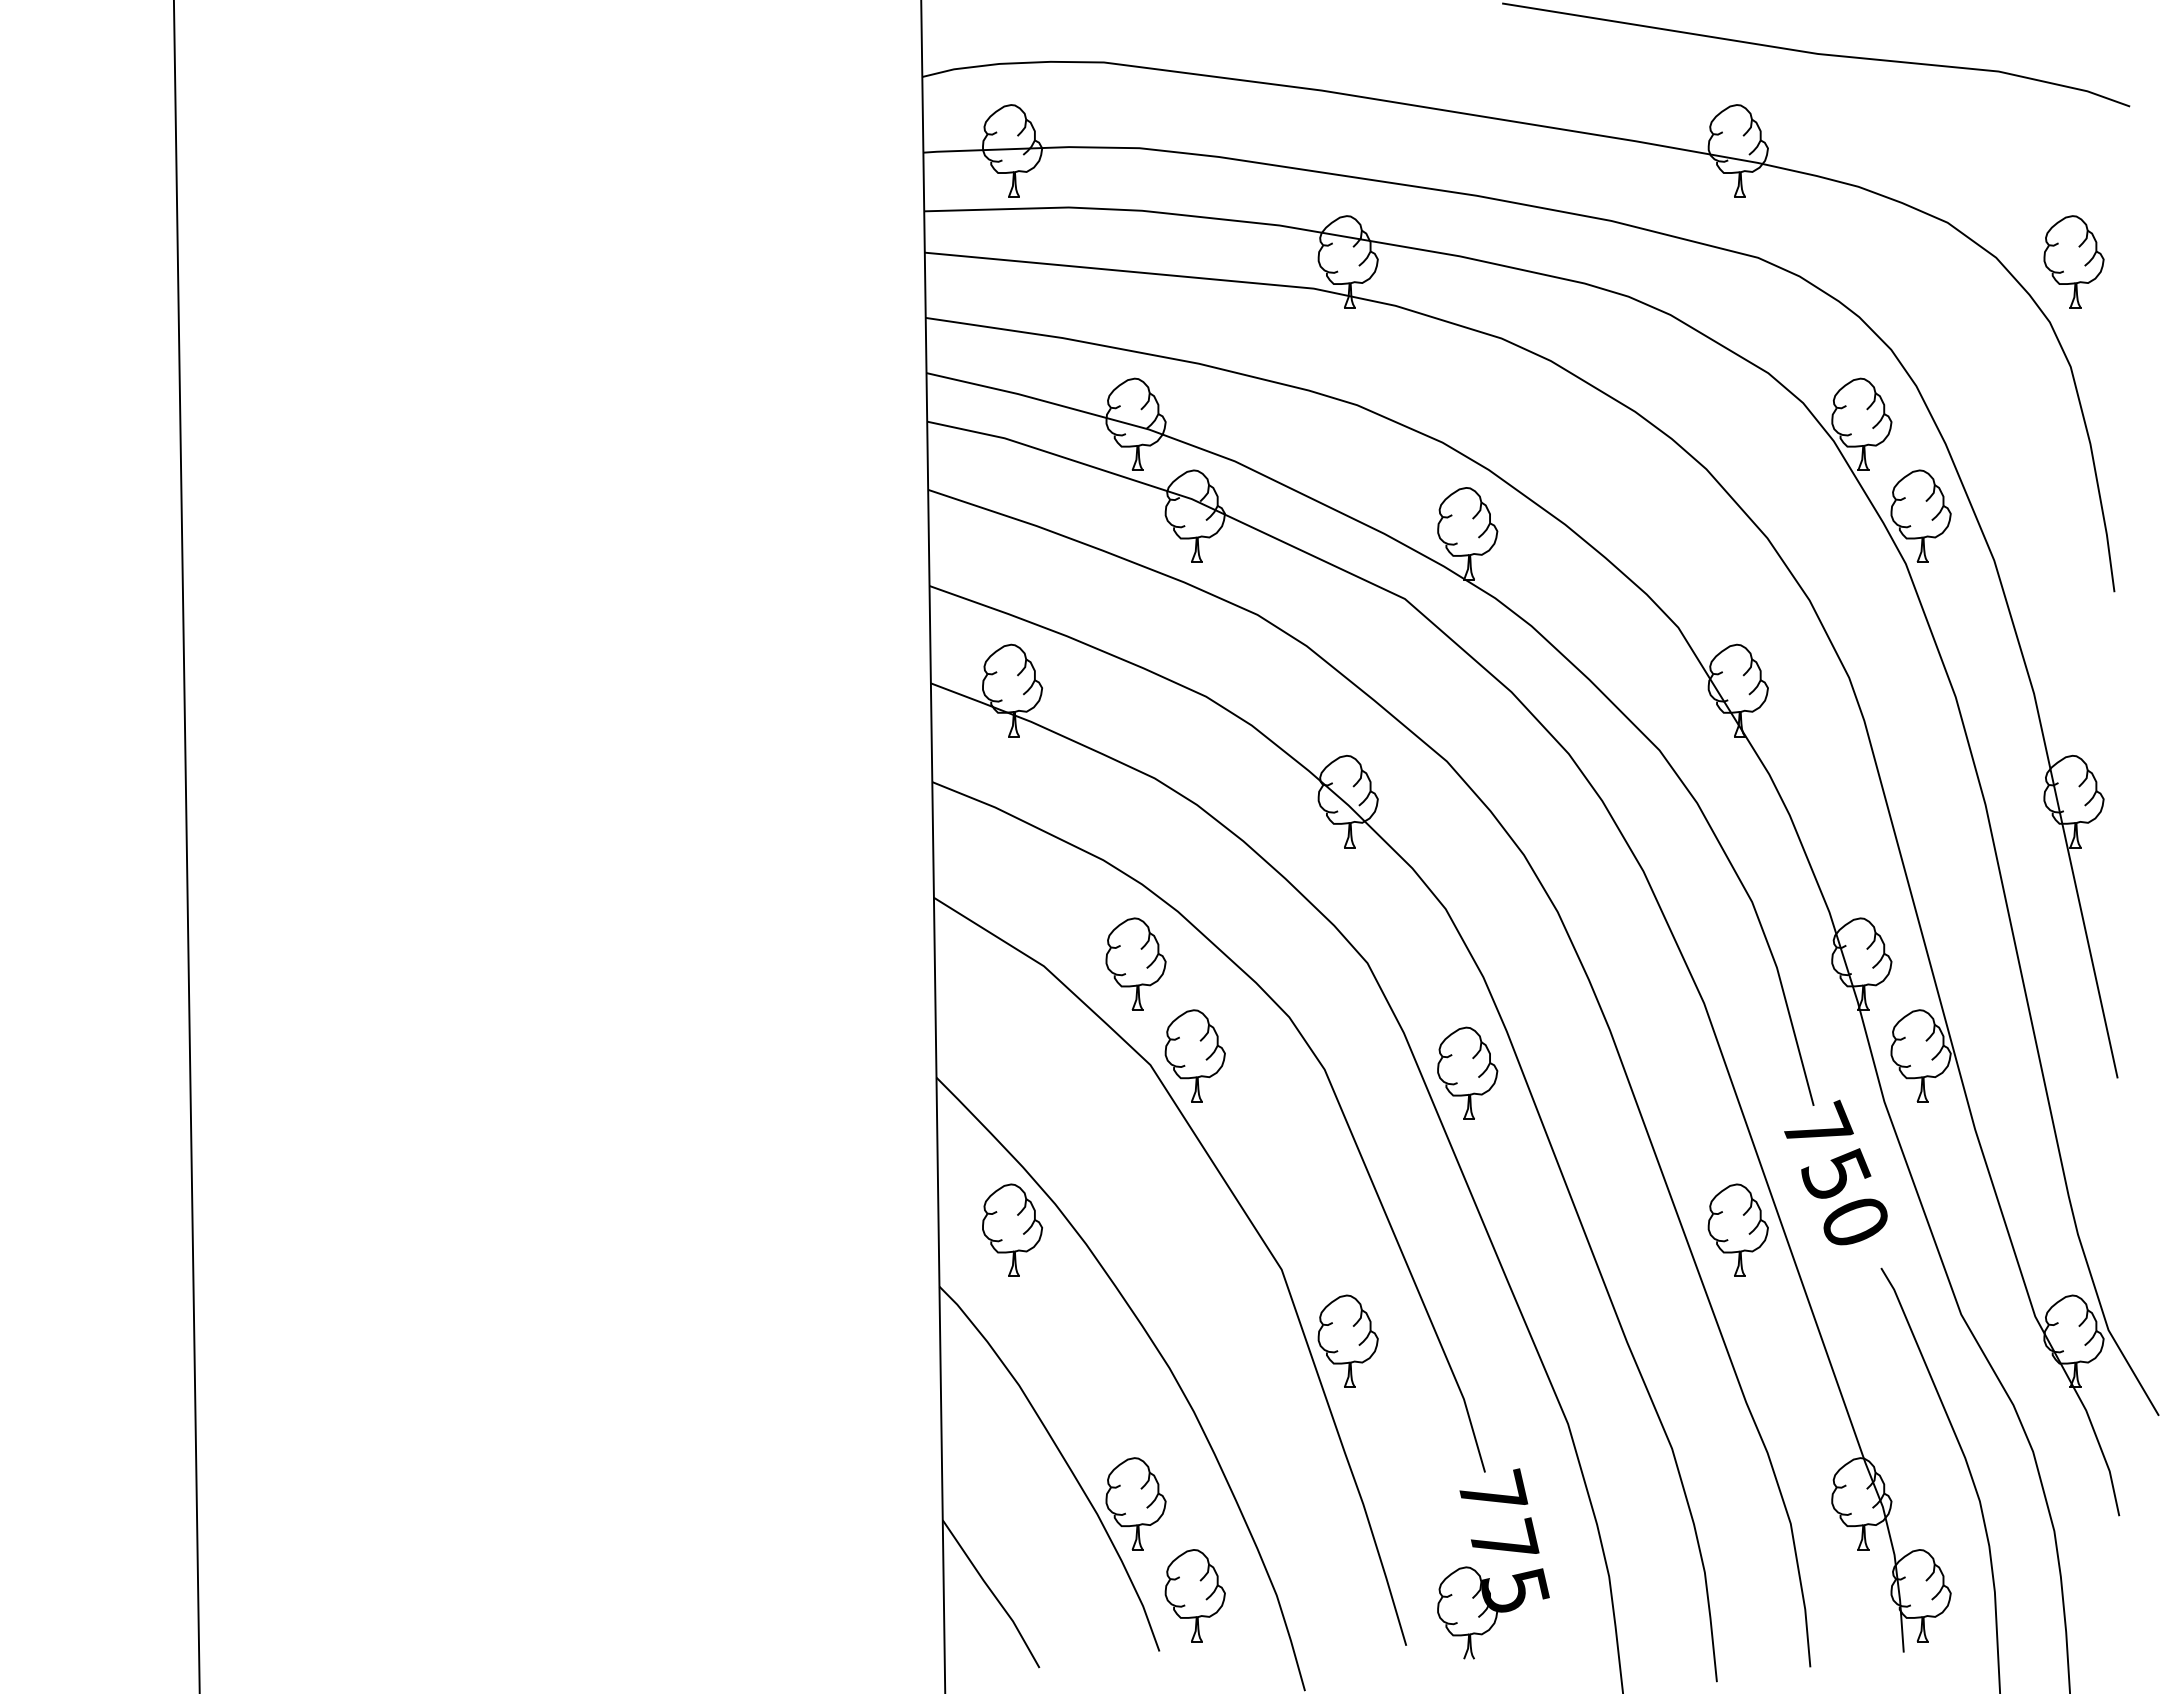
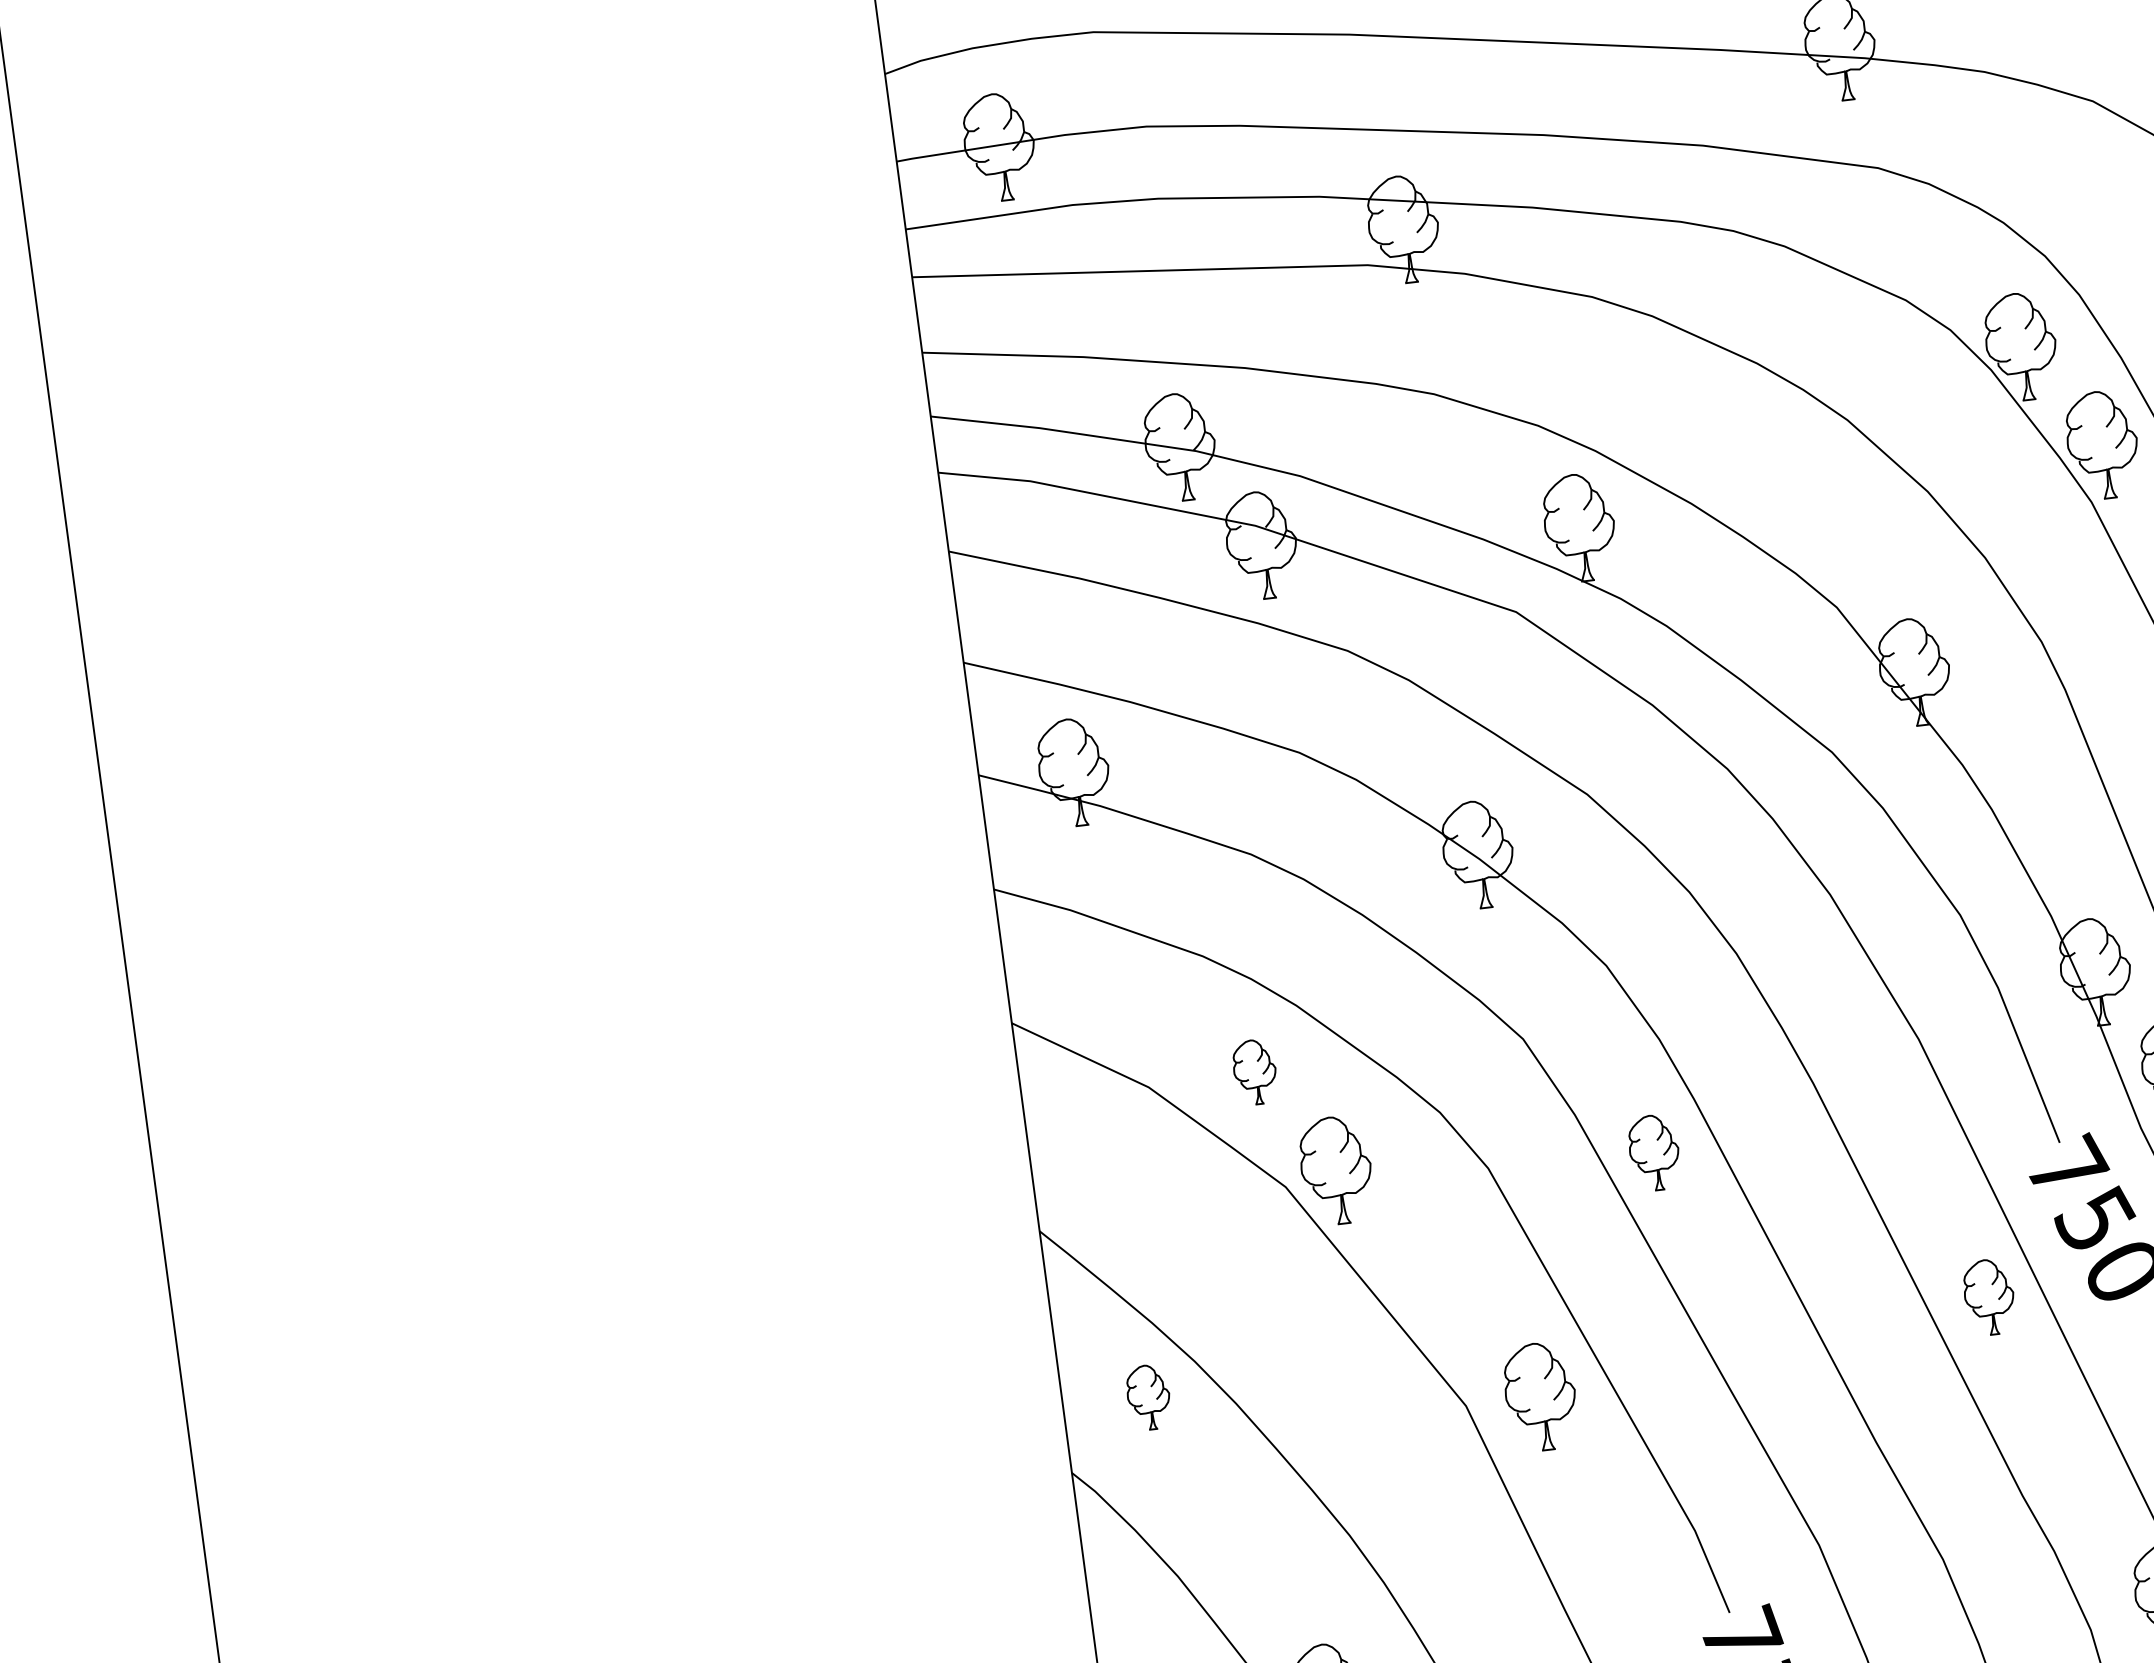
part: (1135, 963) -> (1254, 1071), size x0.6
part: (1467, 1072) -> (1654, 1151), size x0.7
part: (1012, 1229) -> (1148, 1396), size x0.6
part: (1737, 1229) -> (1988, 1296), size x0.7
part: (1347, 1340) -> (1539, 1395), moved

